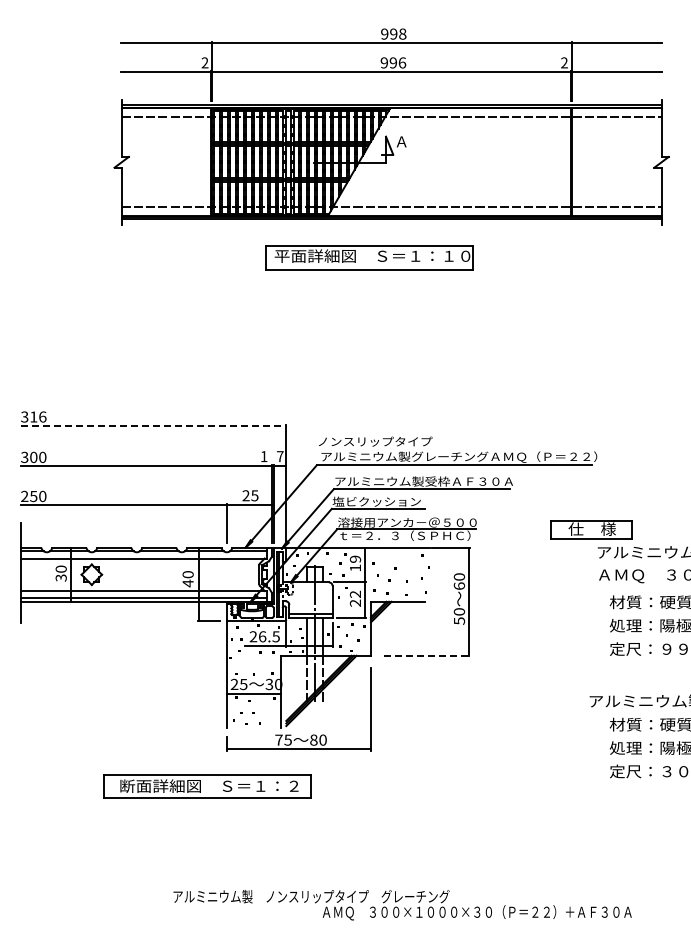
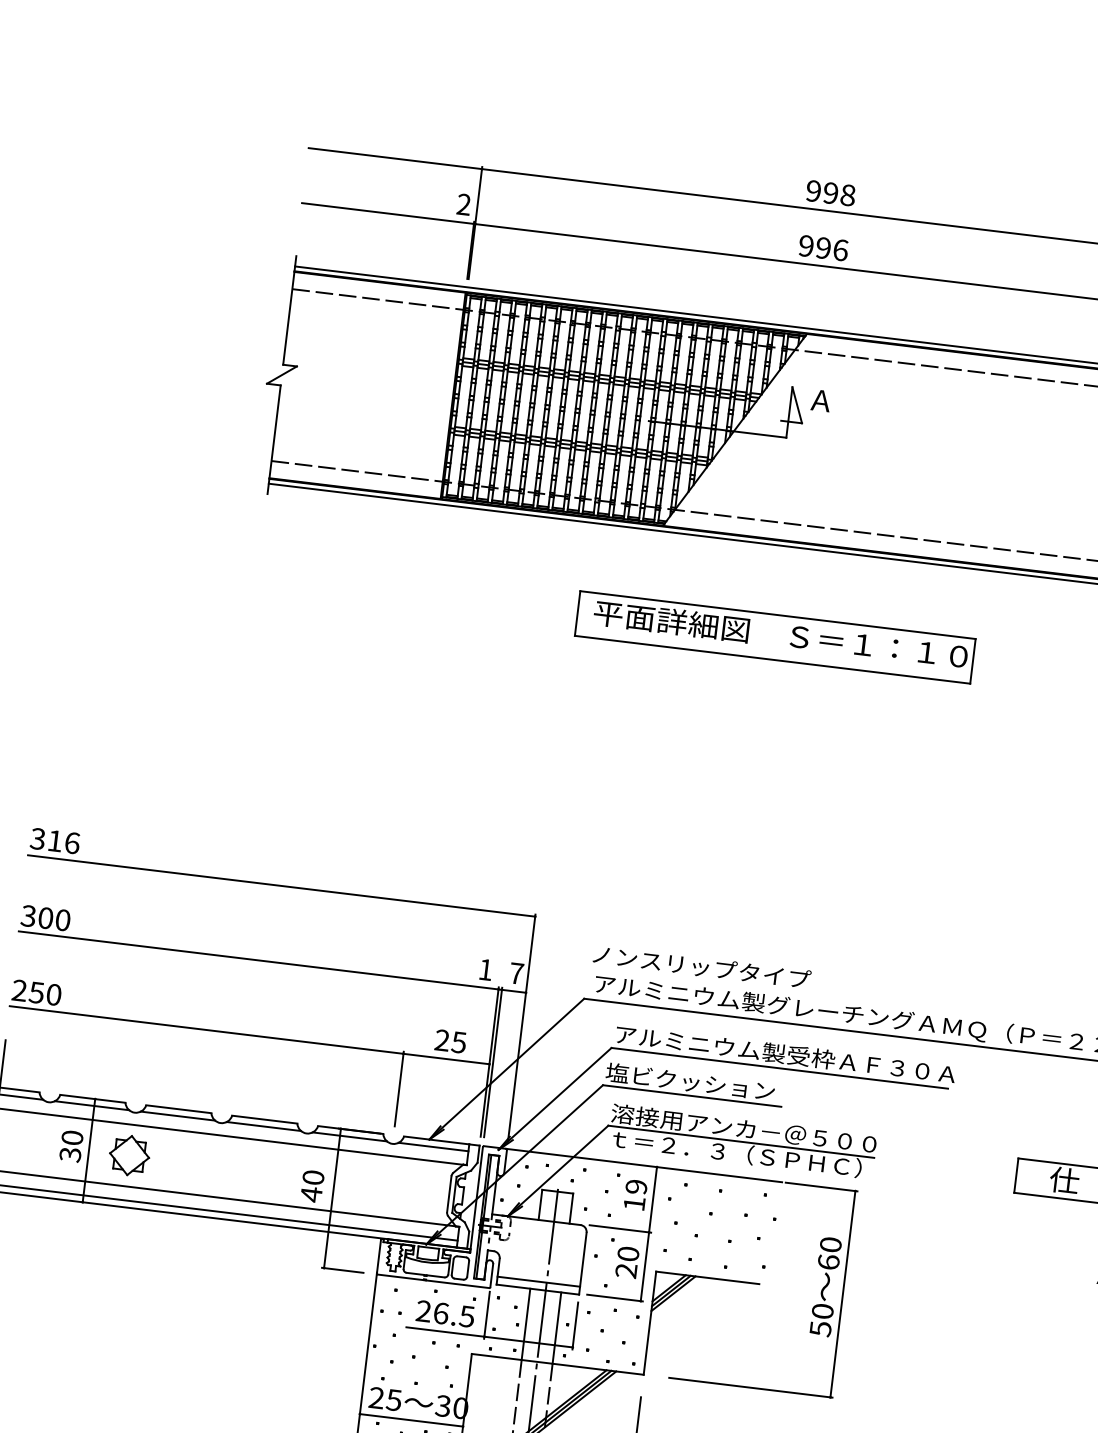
part: (369, 257) -> (774, 636), moved
line: (153, 426) -> (281, 886), dashed -> solid
text: (355, 593) -> (628, 1252), 22 -> 20
line: (427, 655) -> (751, 1387), dashed -> solid

